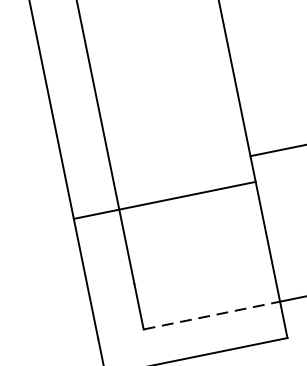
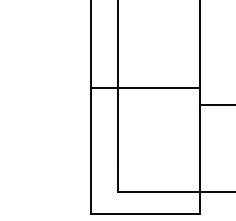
line: (164, 201) -> (145, 88), moved
line: (212, 315) -> (159, 192), dashed -> solid

